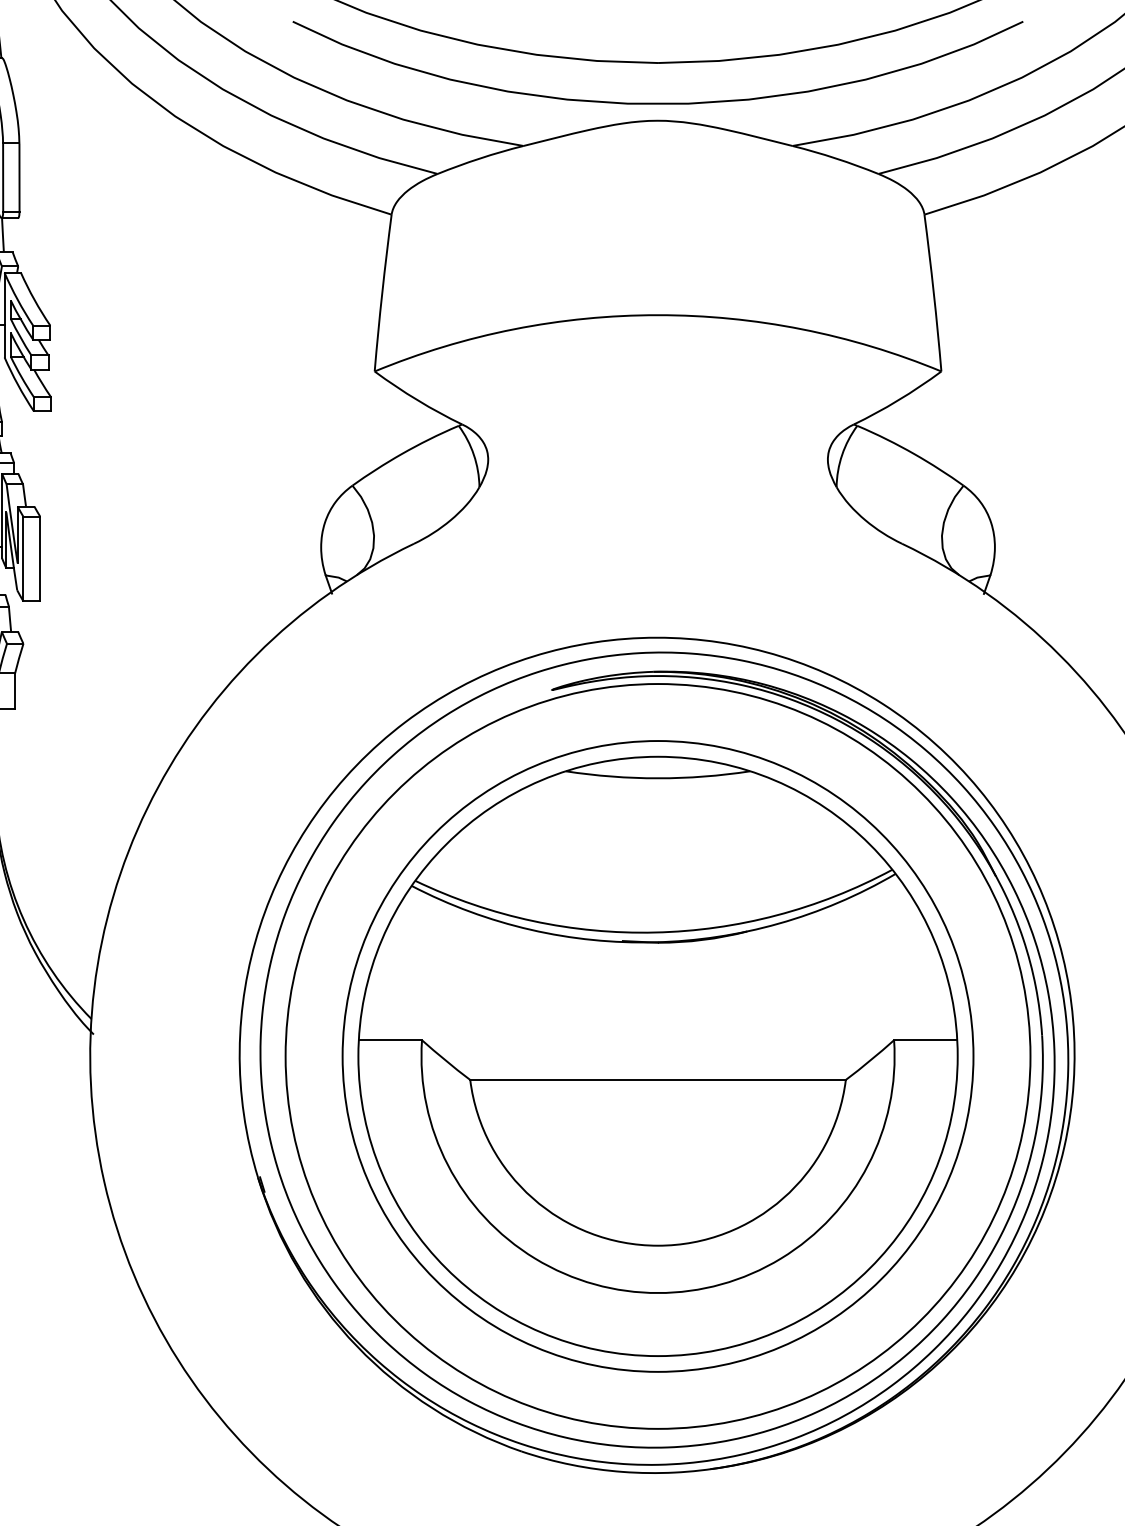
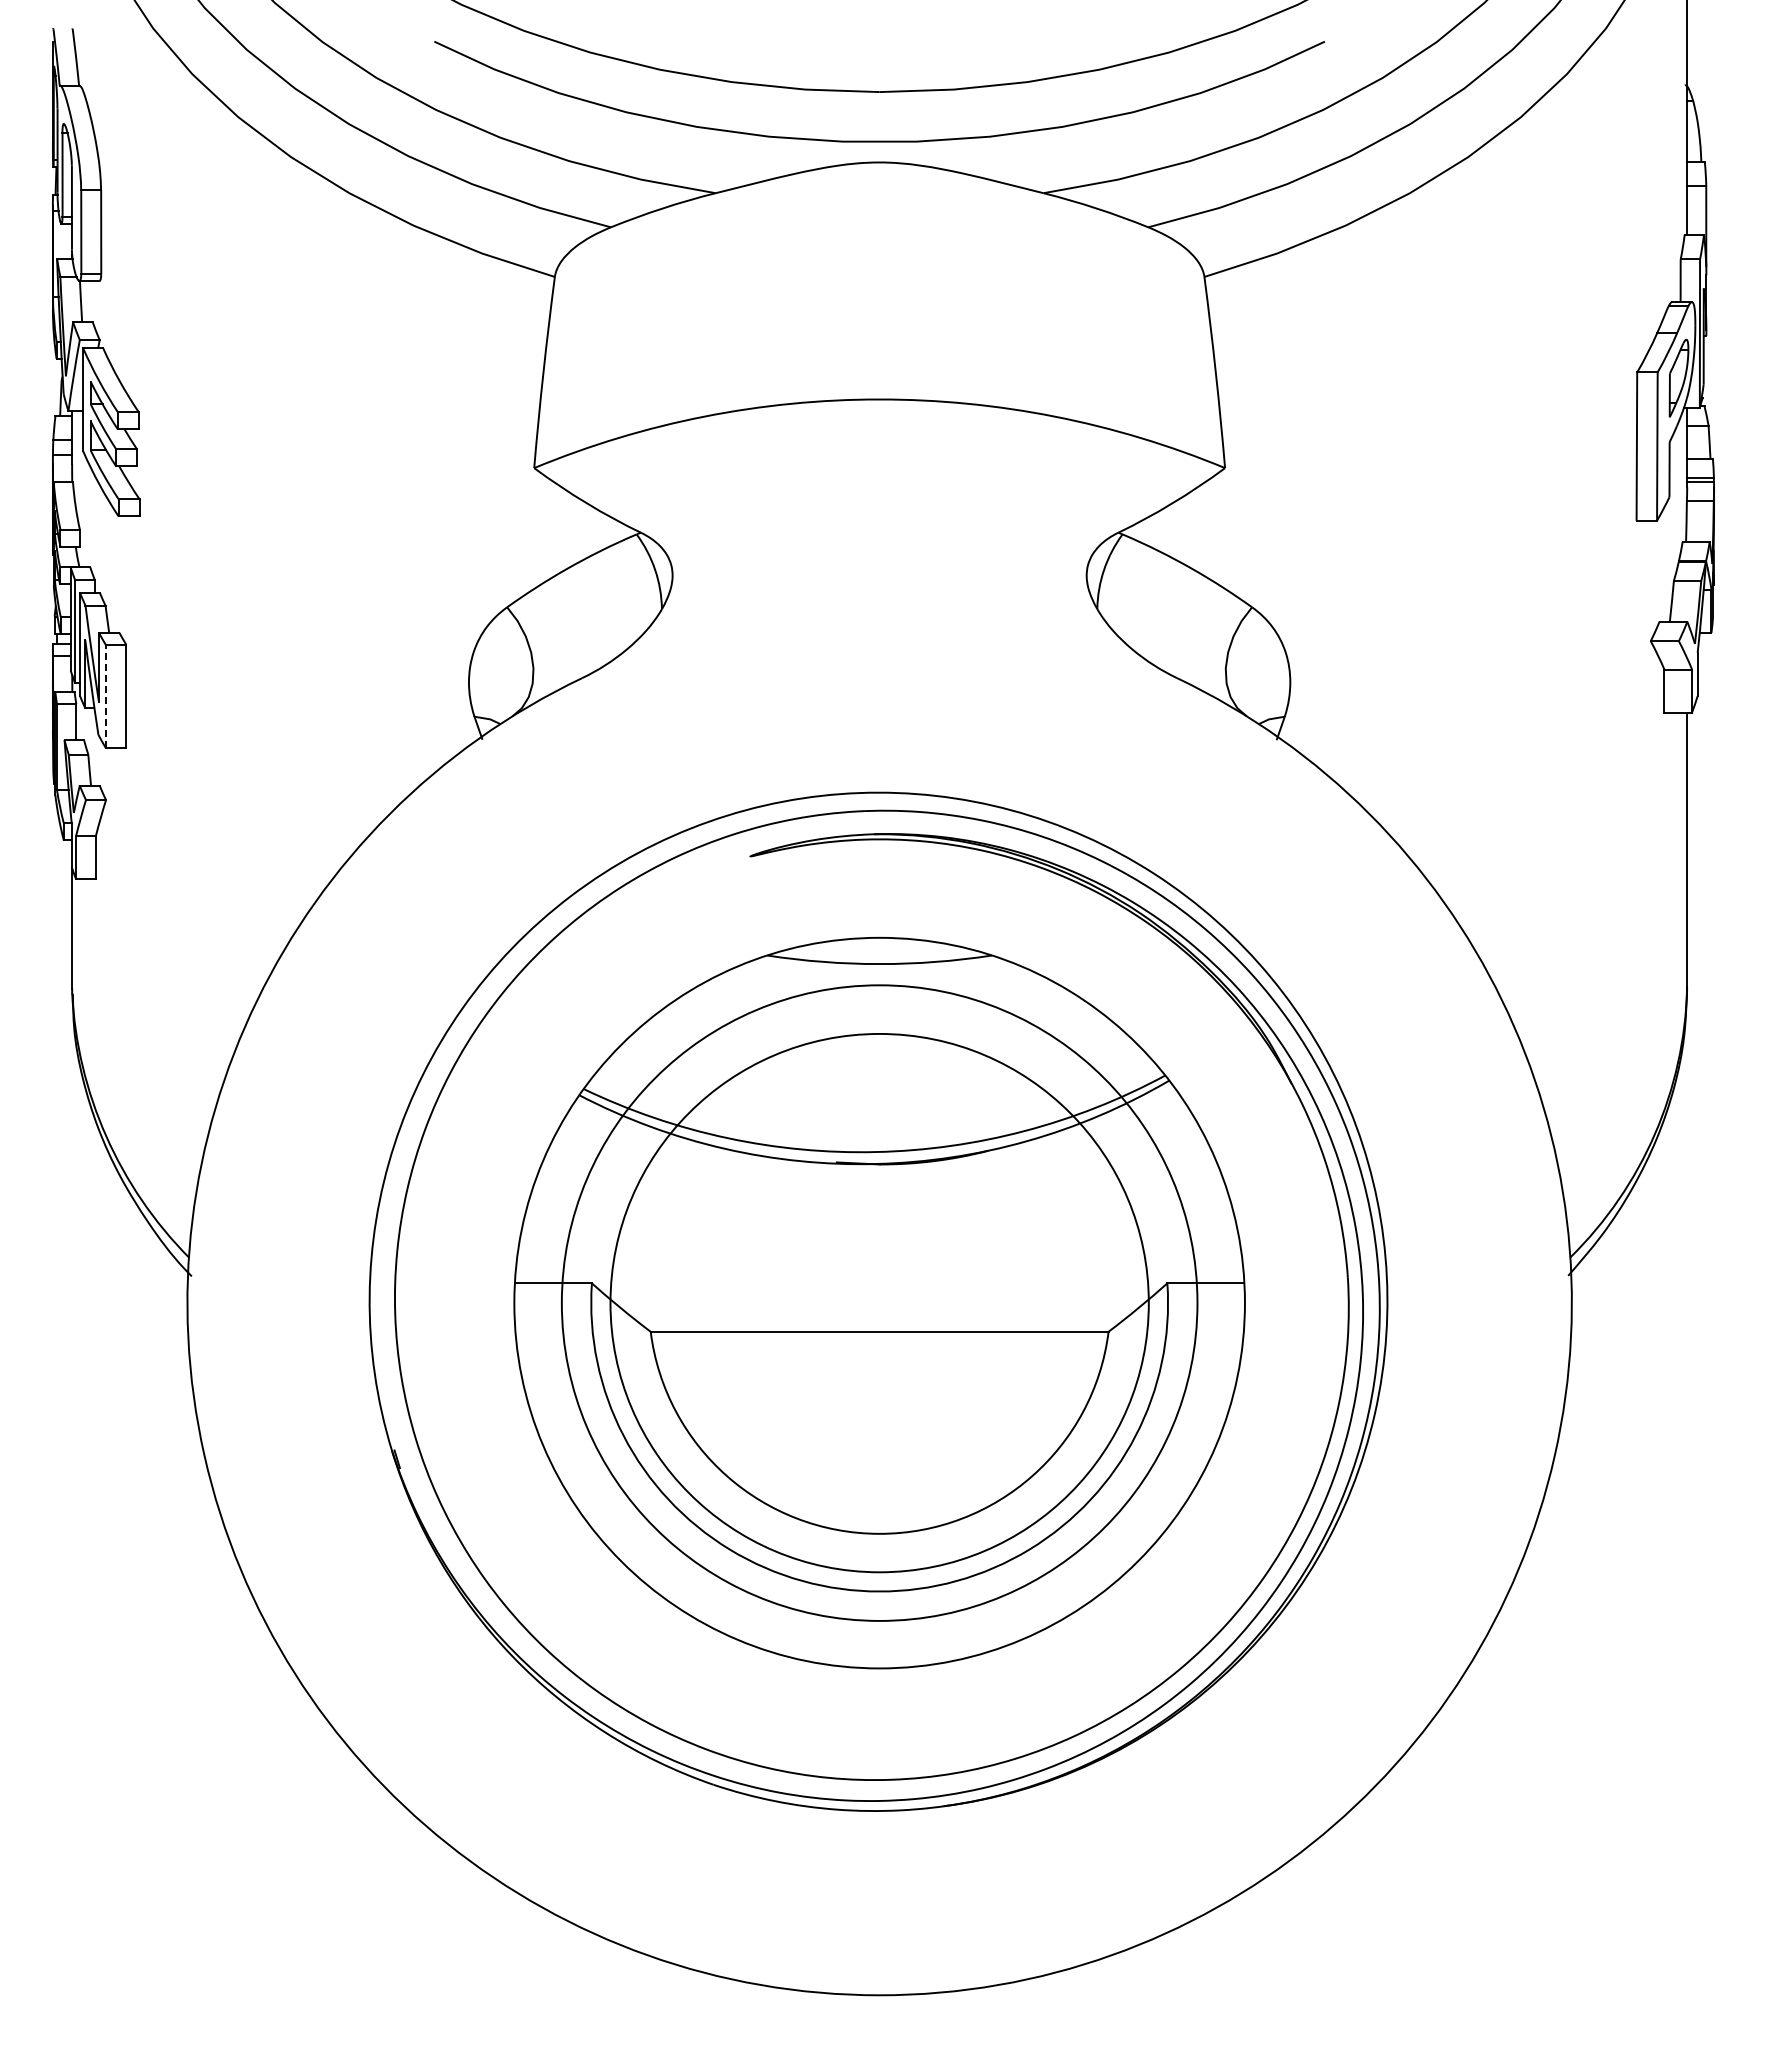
line: (23, 558) -> (105, 696), solid -> dashed
circle: (657, 1055) -> (879, 1302), size x0.7
circle: (657, 1056) -> (879, 1303), size x0.7

